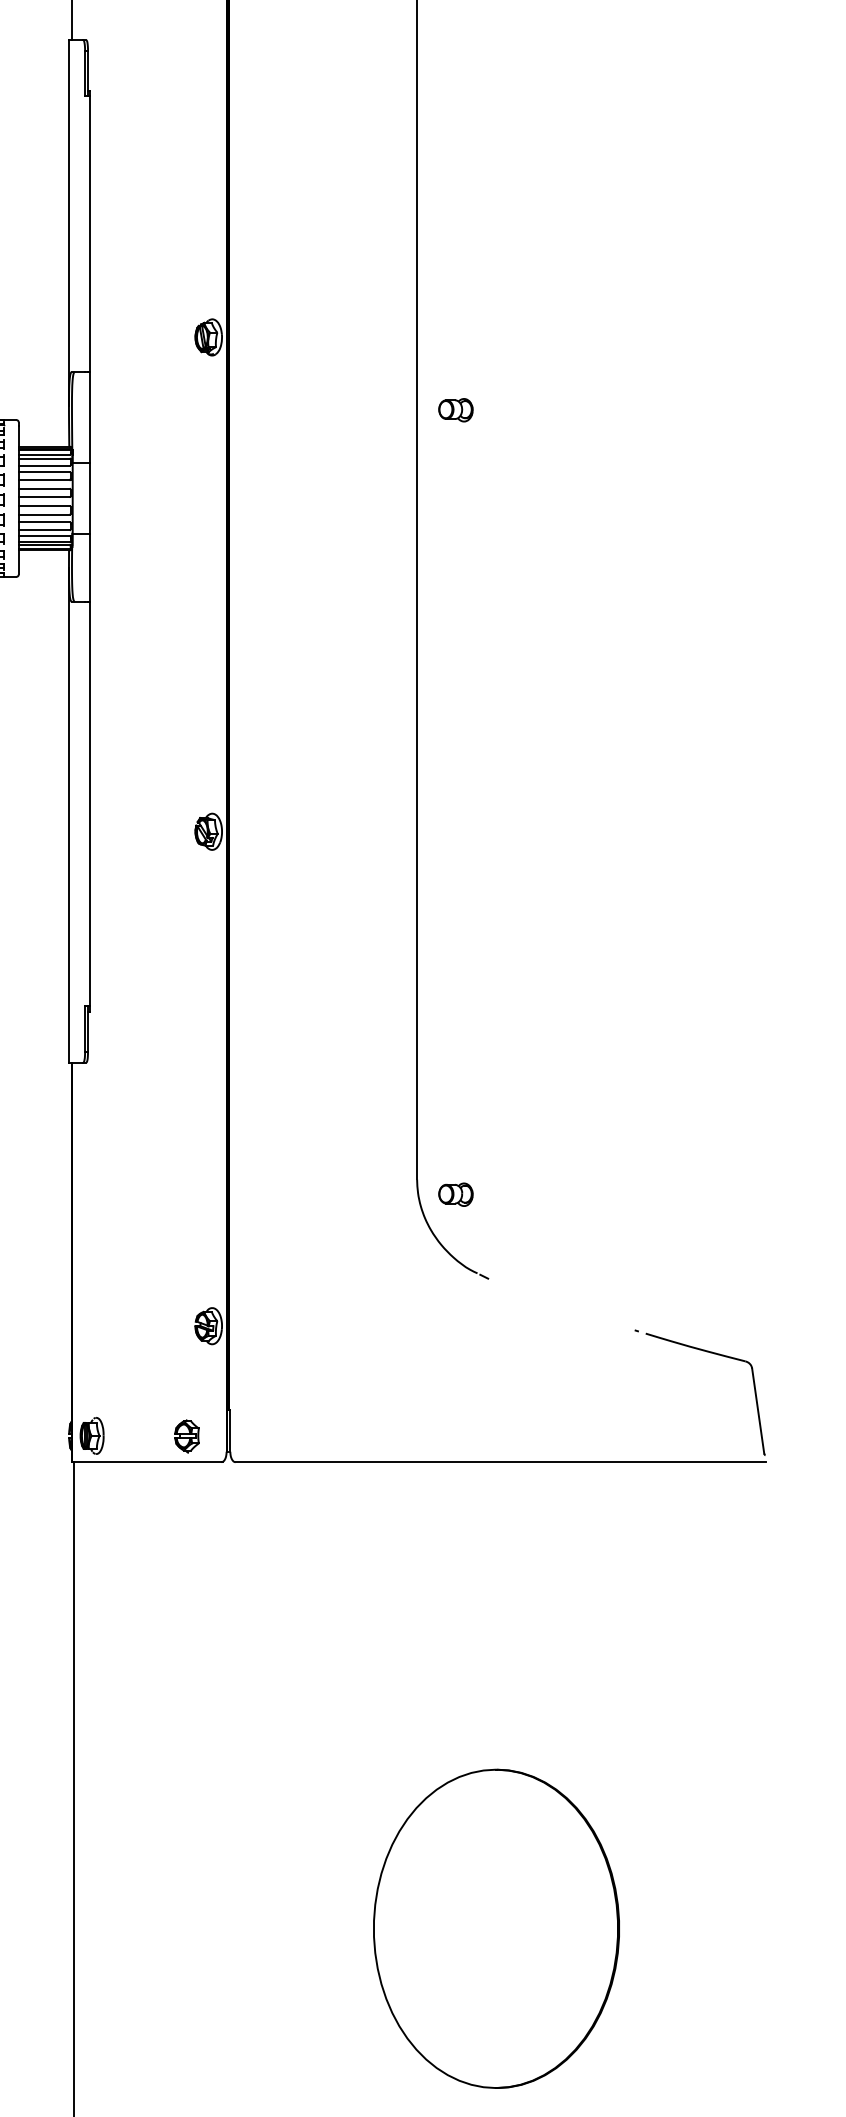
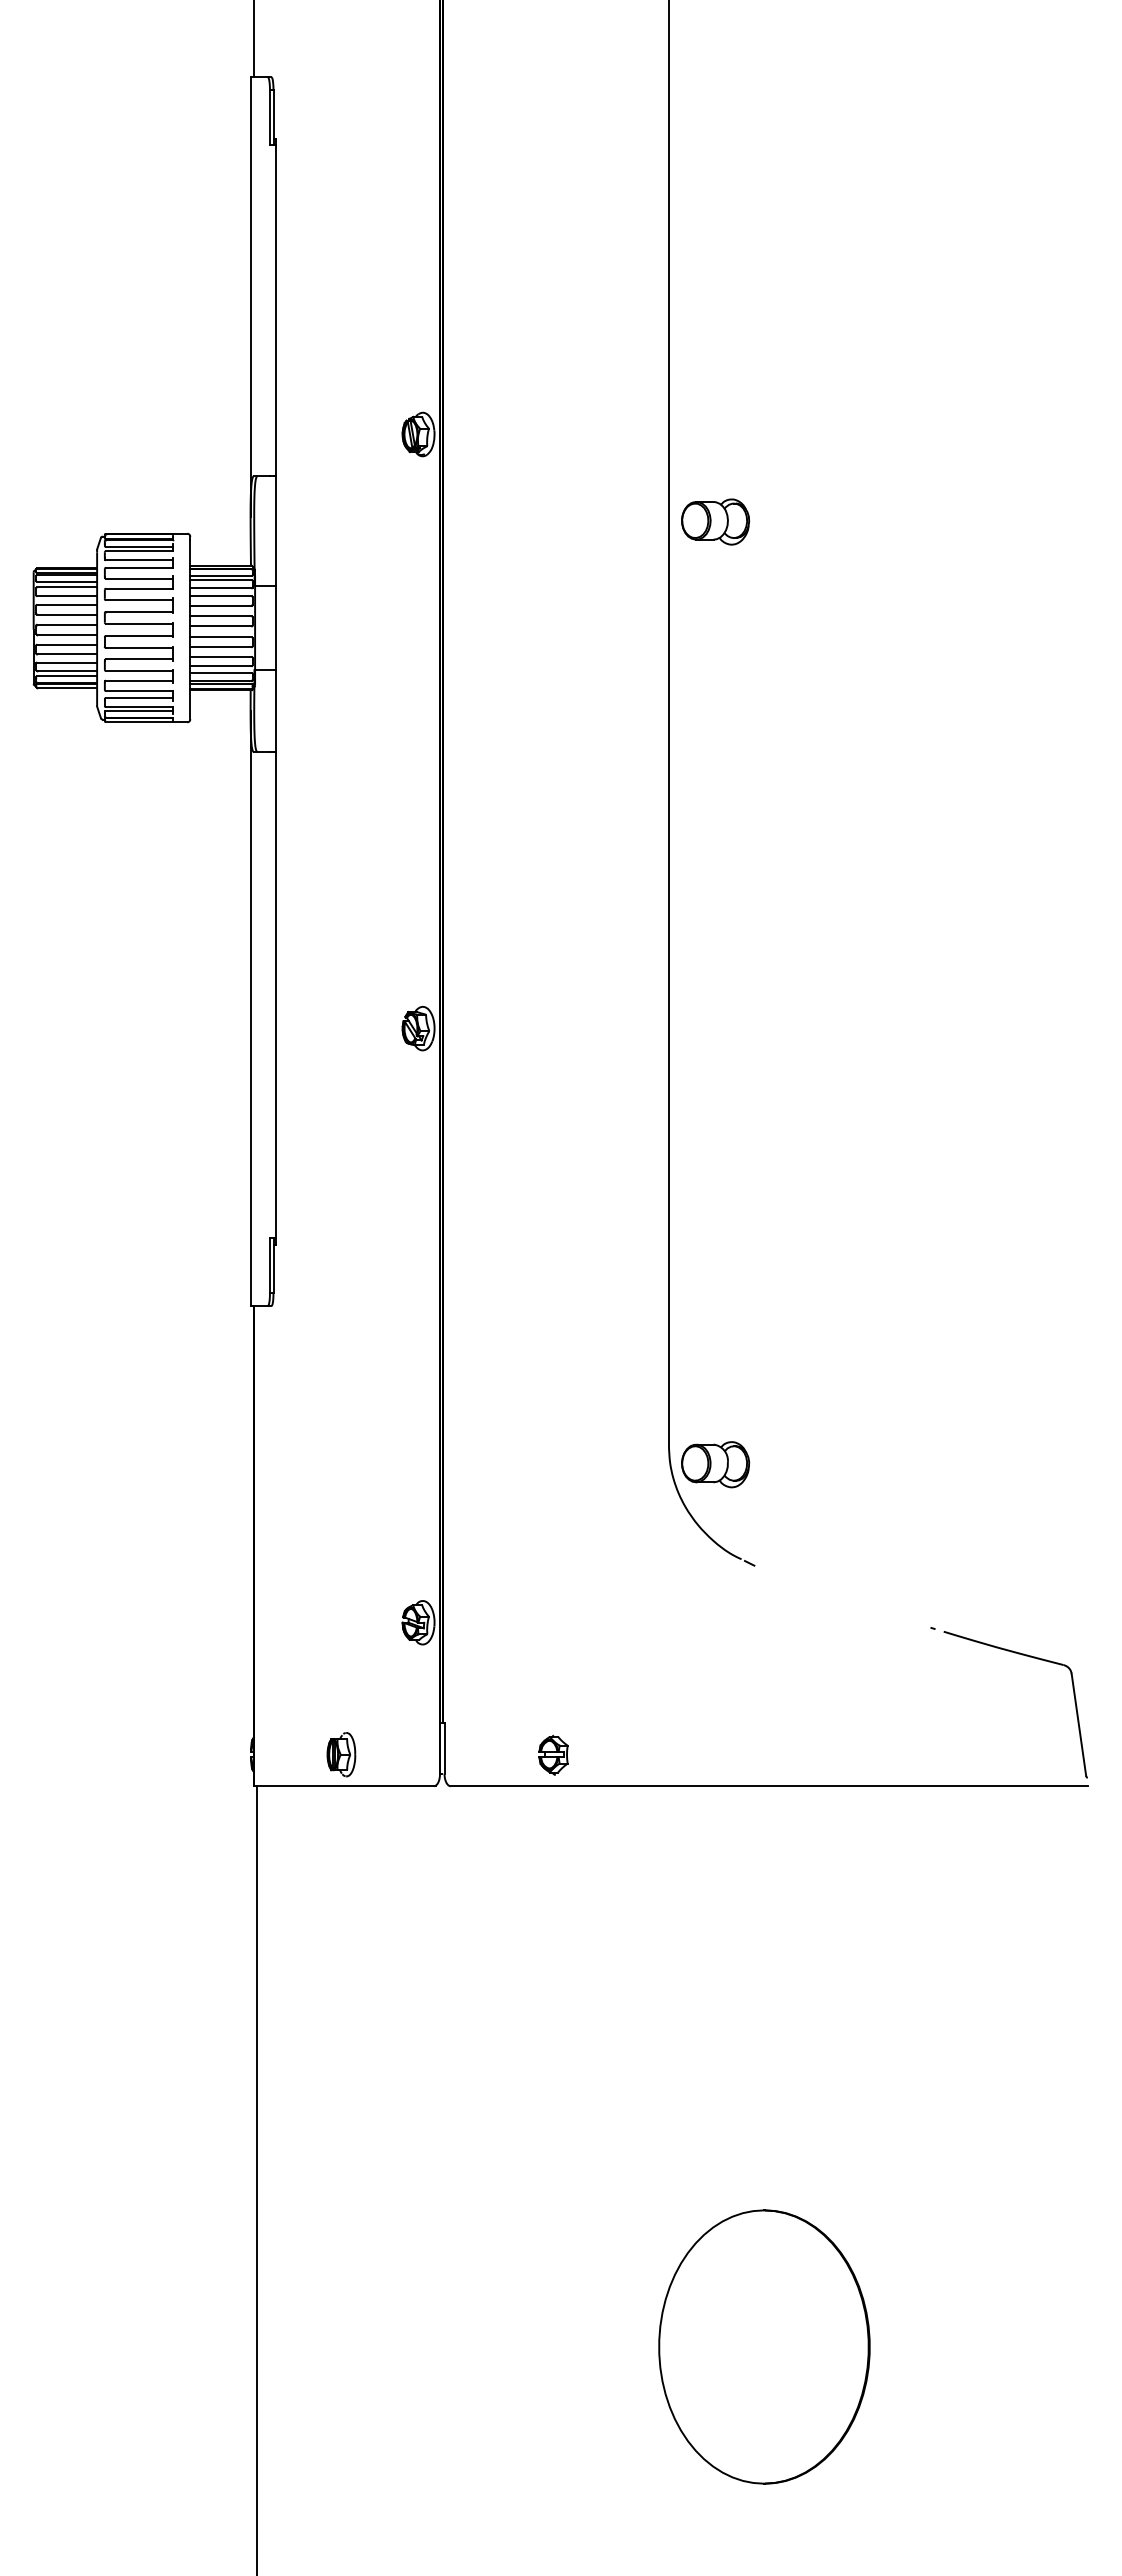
part: (455, 409) -> (715, 521), size x1.67
part: (455, 1194) -> (715, 1464), size x1.67
part: (92, 1435) -> (341, 1754), moved
part: (187, 1436) -> (553, 1755), moved
part: (496, 1928) -> (764, 2346), size x0.71

